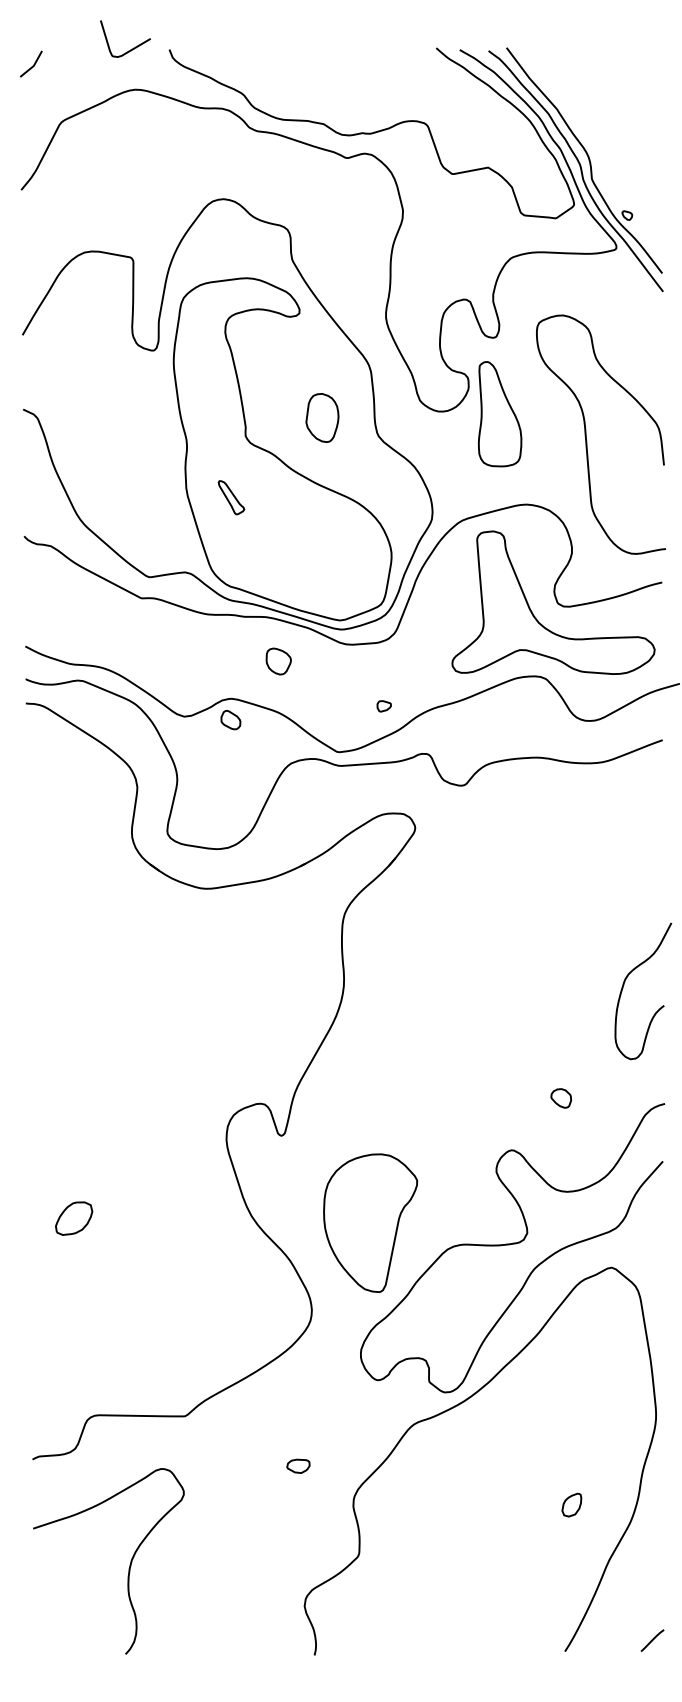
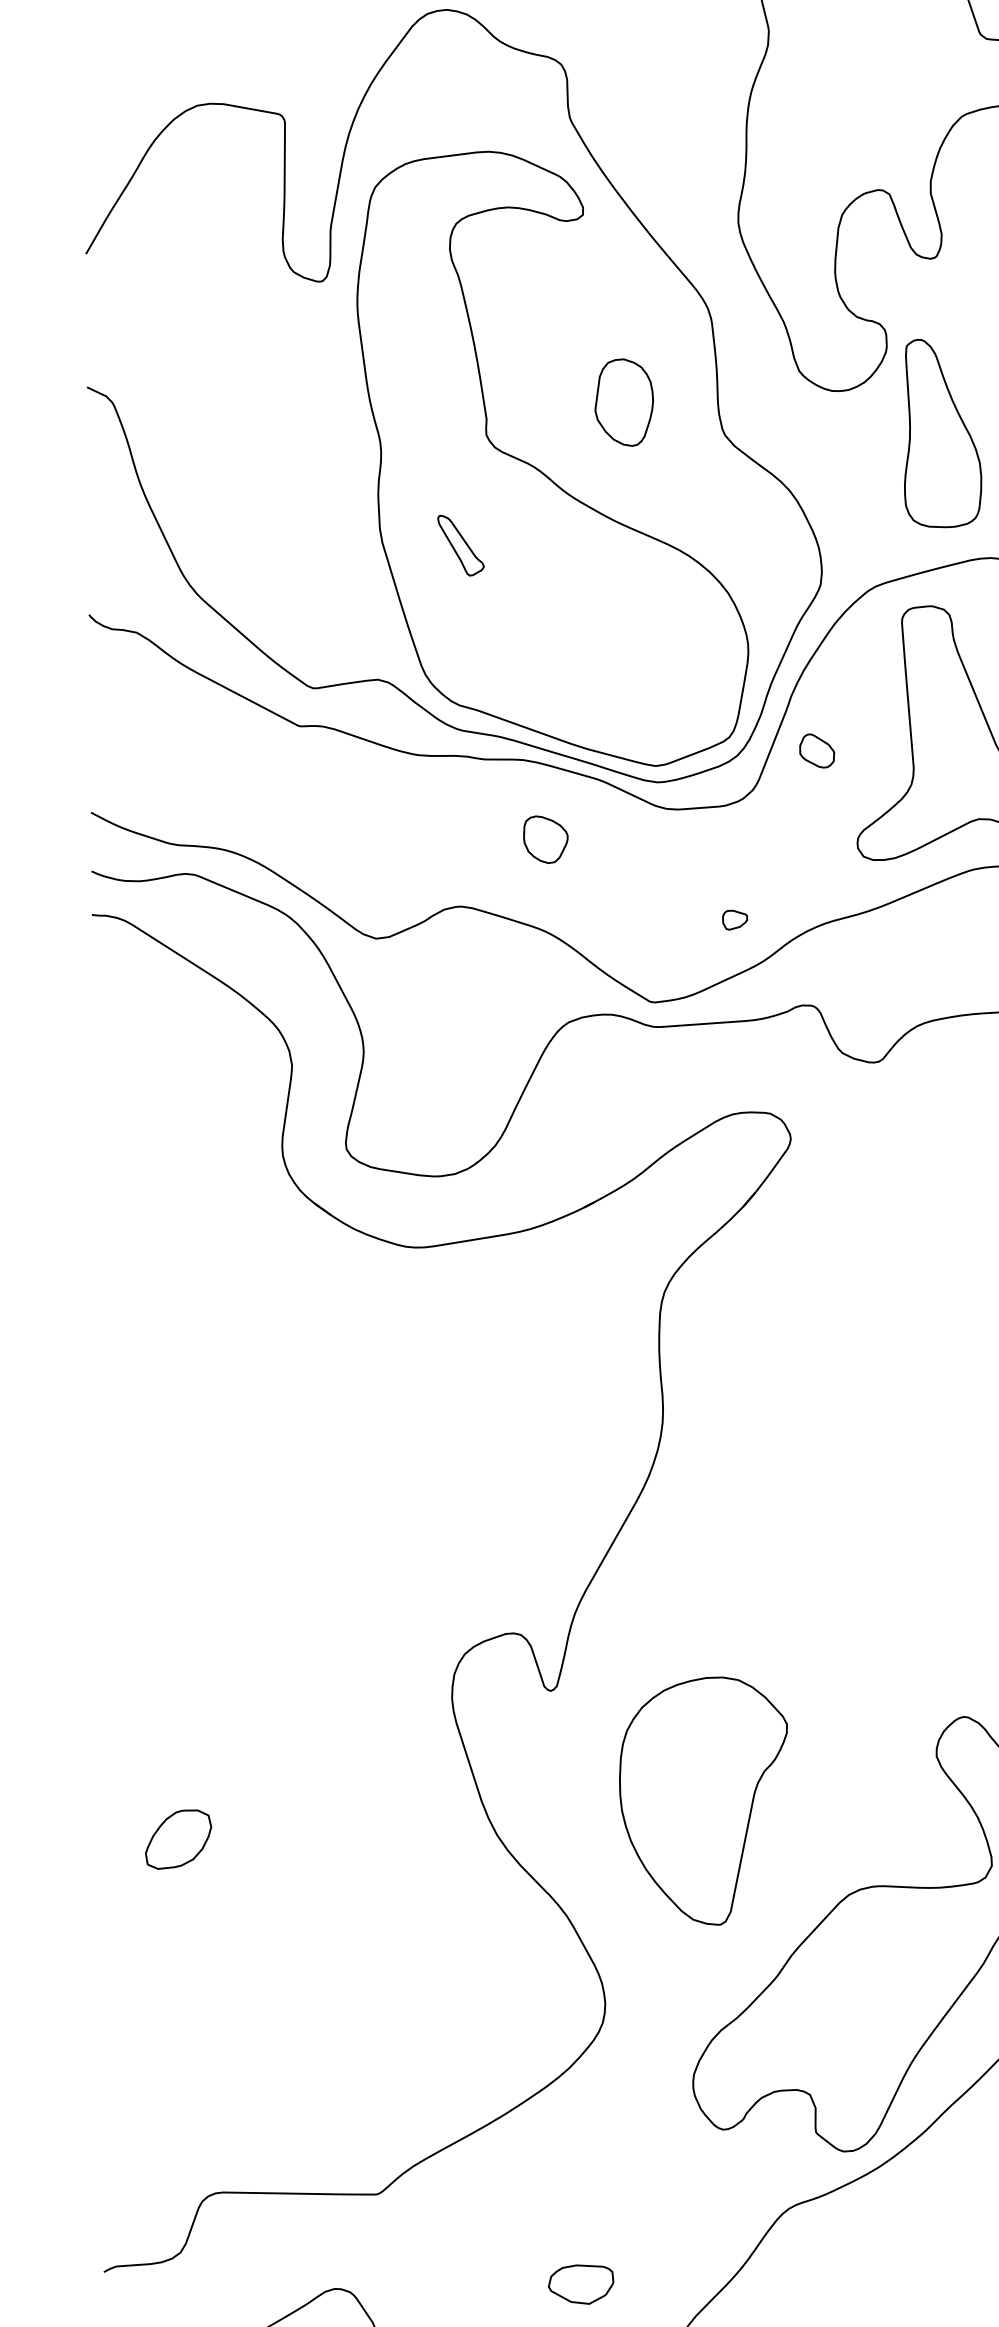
part: (499, 414) -> (942, 434), moved
part: (230, 720) -> (816, 751), moved
part: (370, 1222) -> (703, 1799), moved
part: (298, 1465) -> (581, 2282), size x1.6

